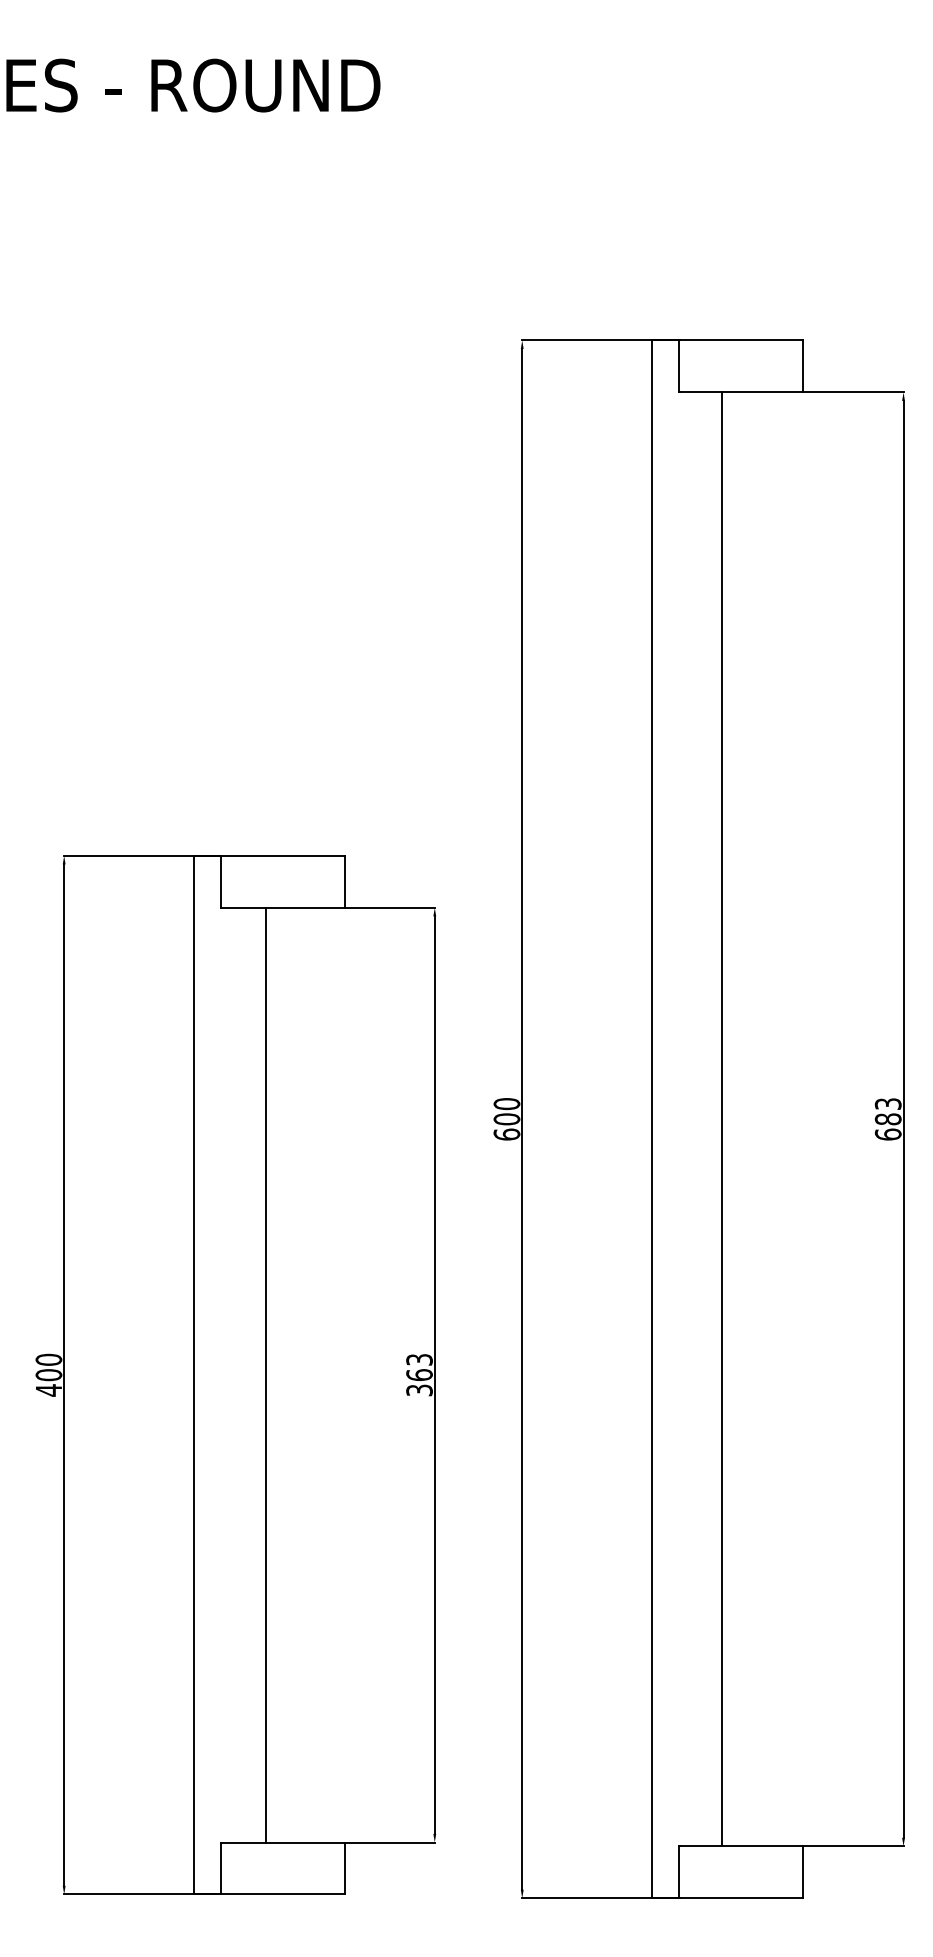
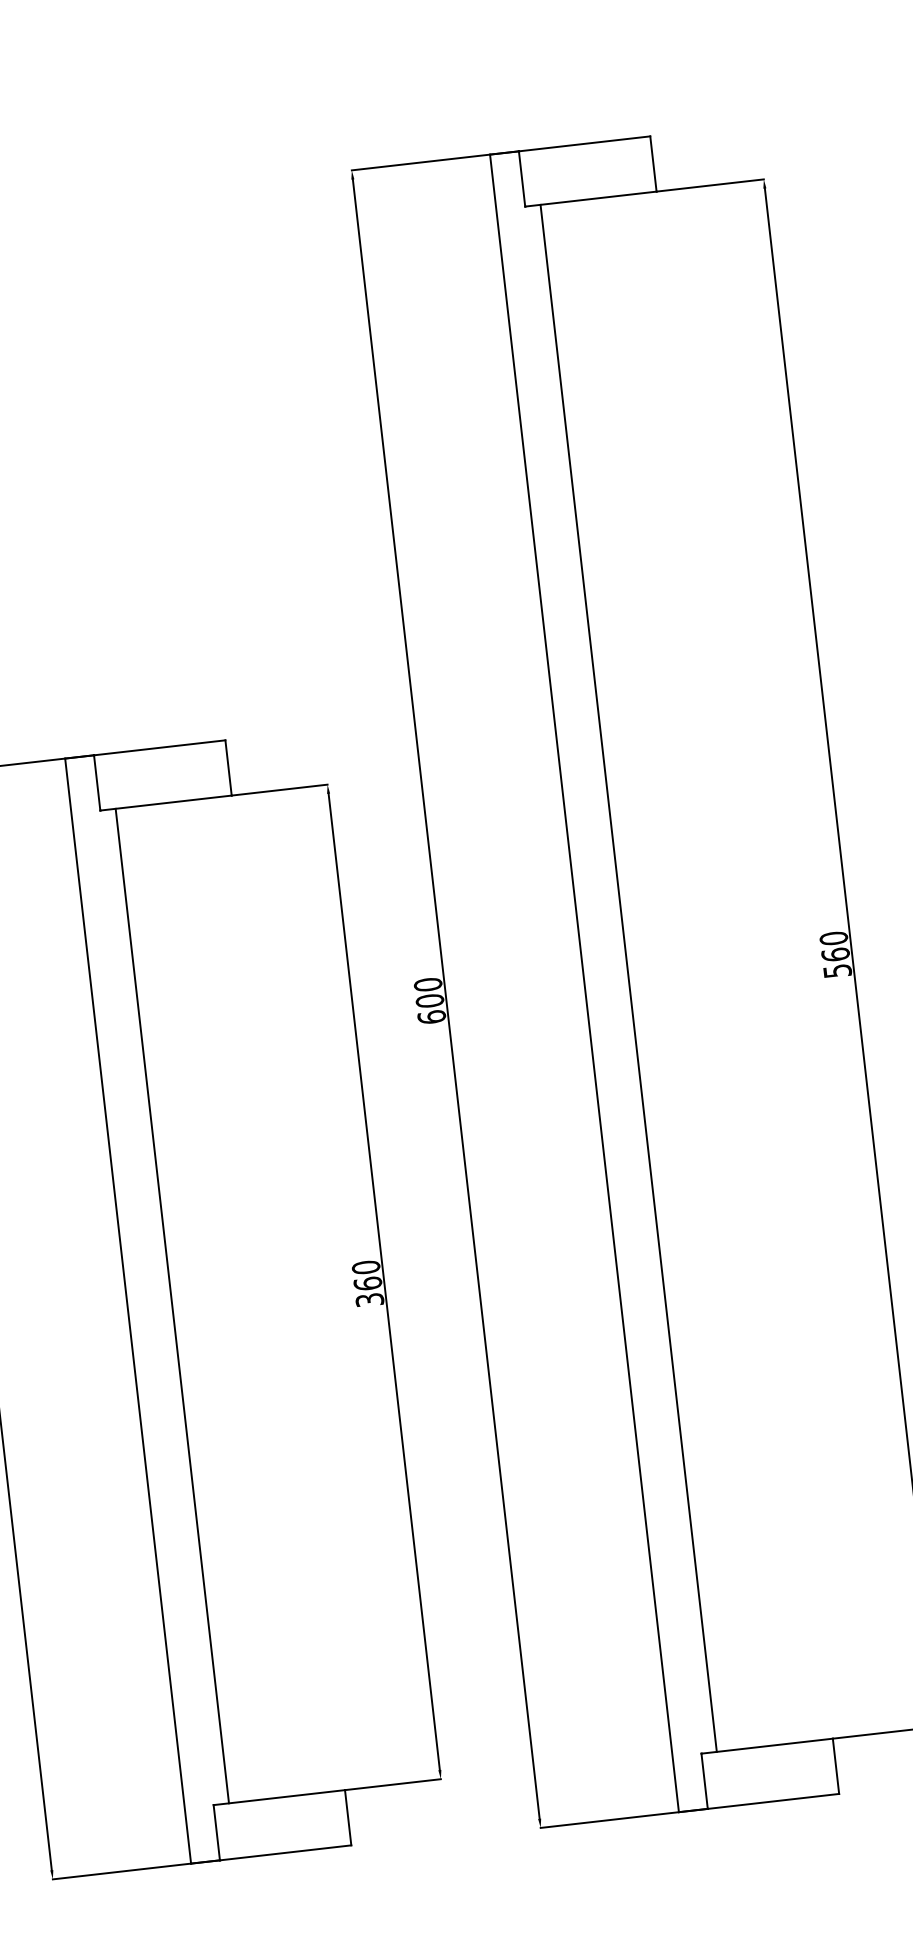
line: (721, 1119) -> (628, 978), moved
text: (887, 1119) -> (834, 955), 683 -> 560
text: (419, 1359) -> (366, 1267), 363 -> 360
line: (265, 1374) -> (172, 1305), moved

